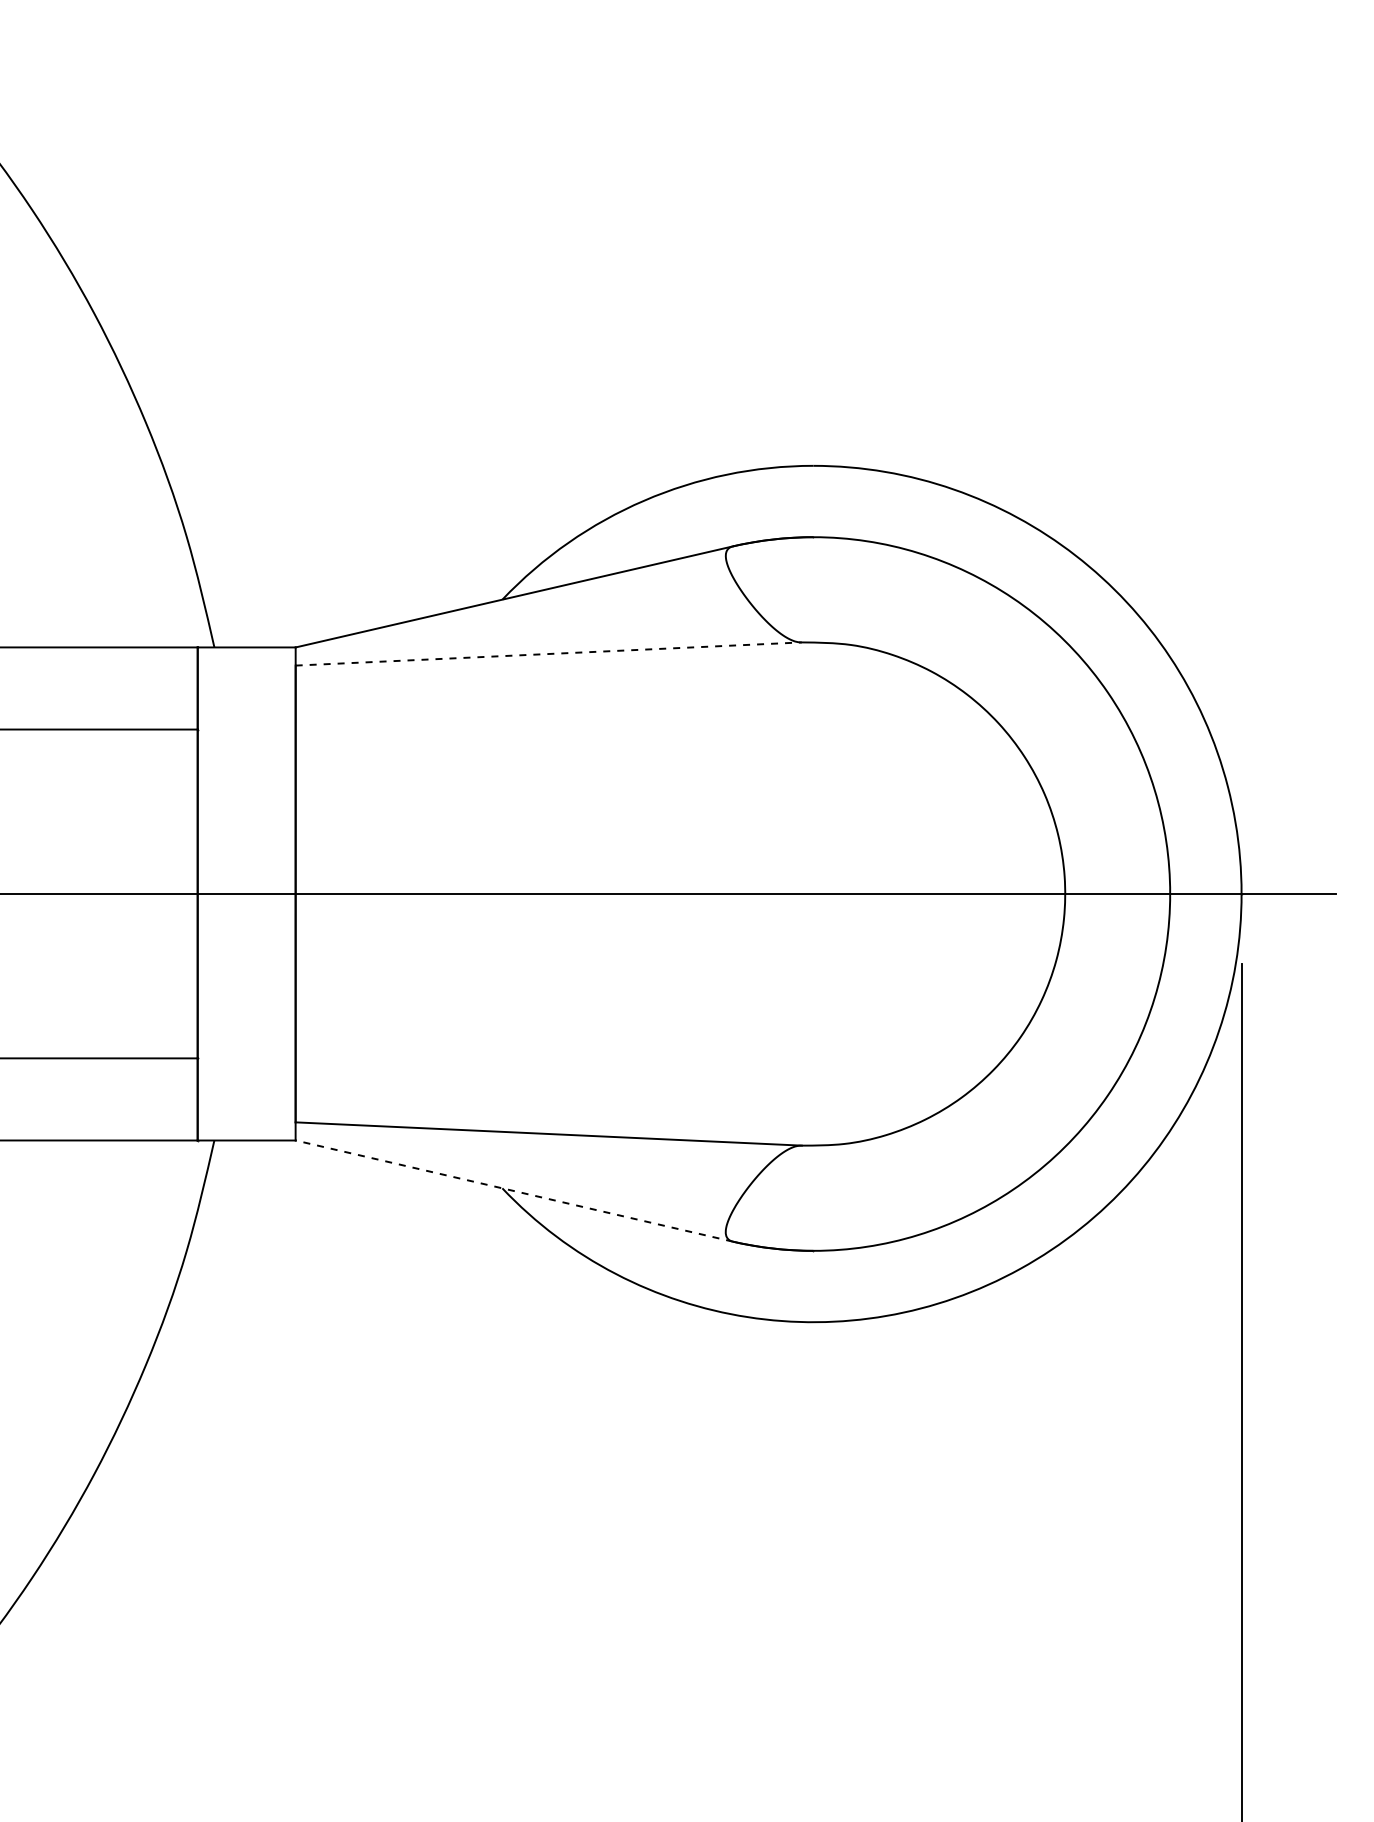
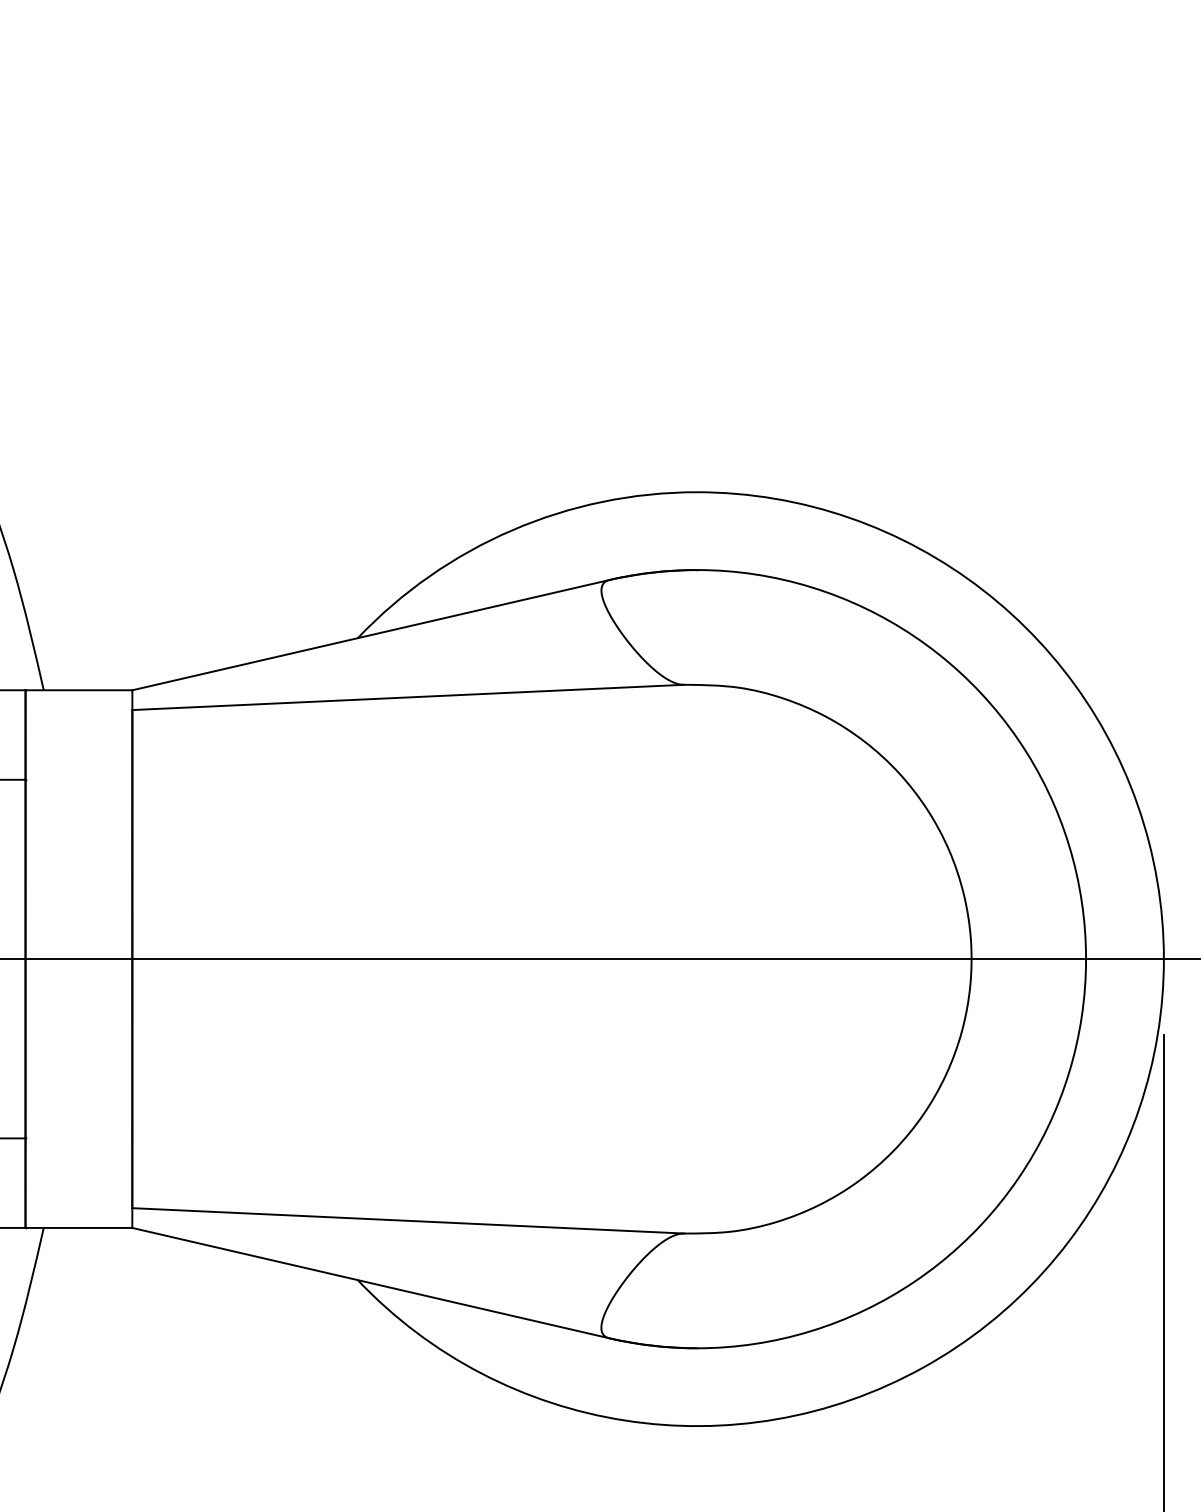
line: (549, 653) -> (409, 696), dashed -> solid
line: (513, 1190) -> (369, 1282), dashed -> solid

